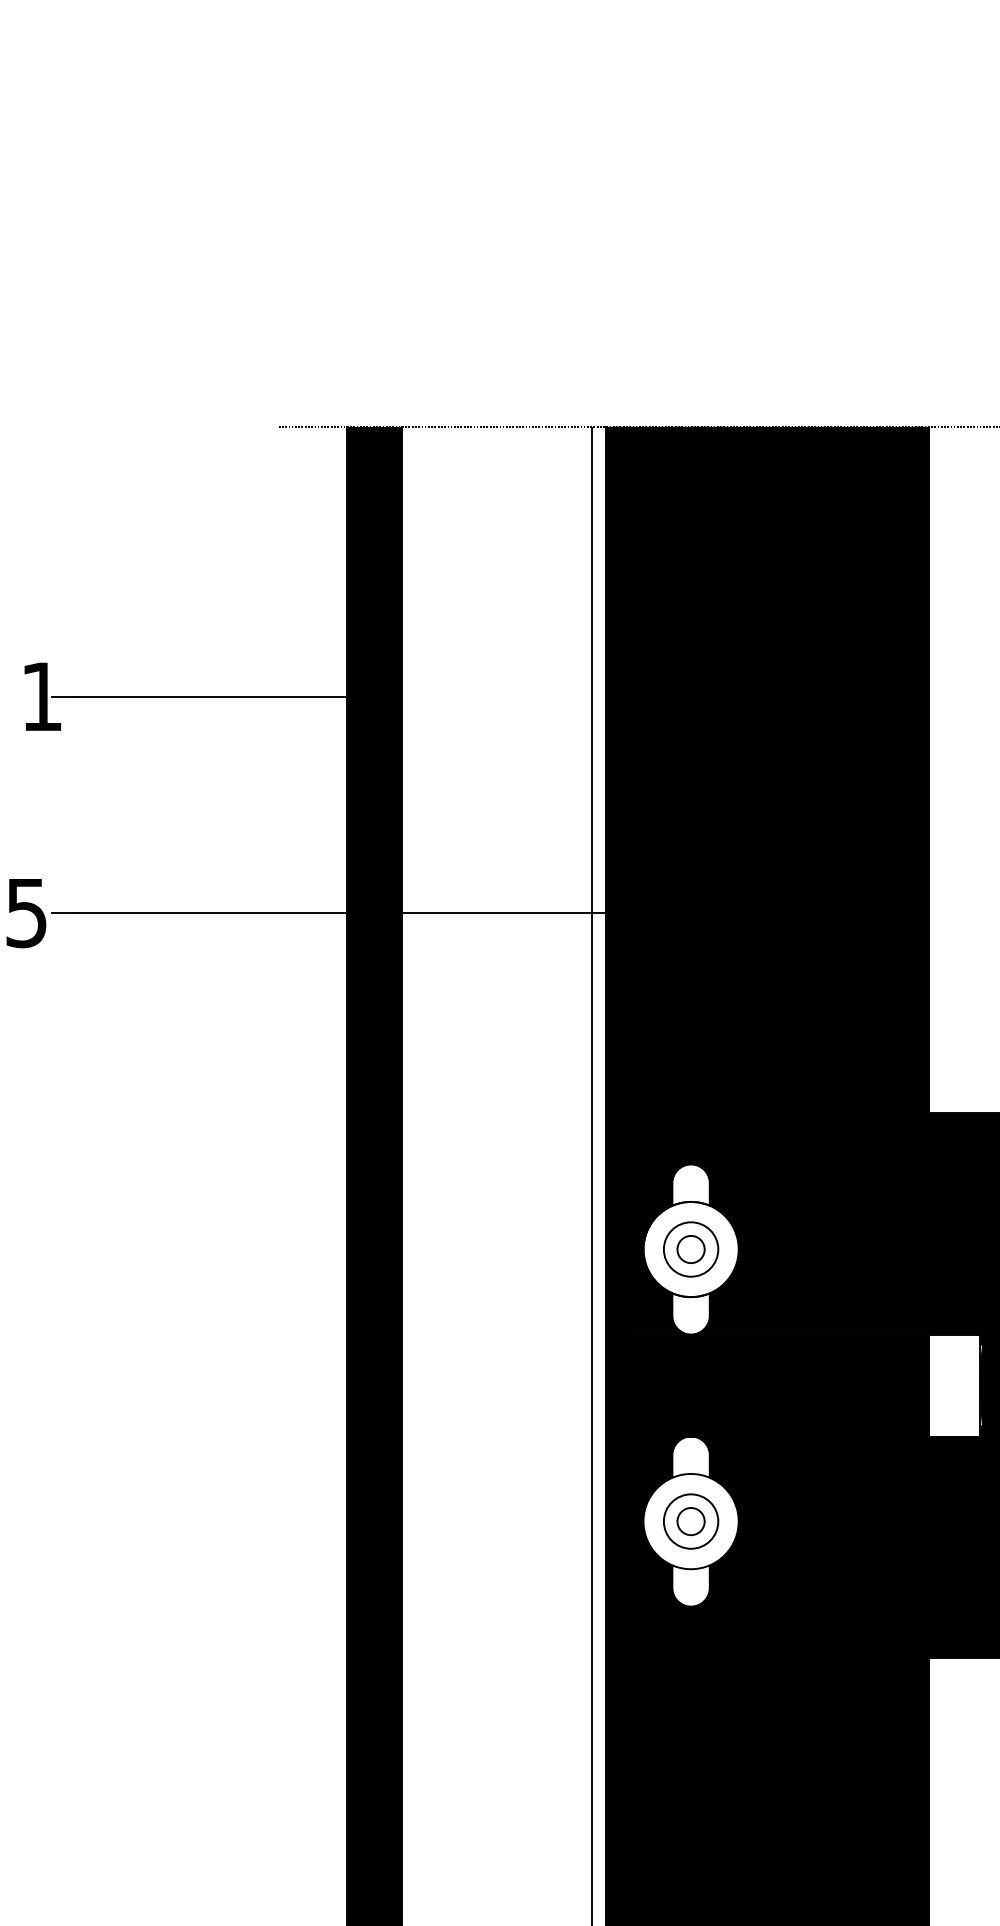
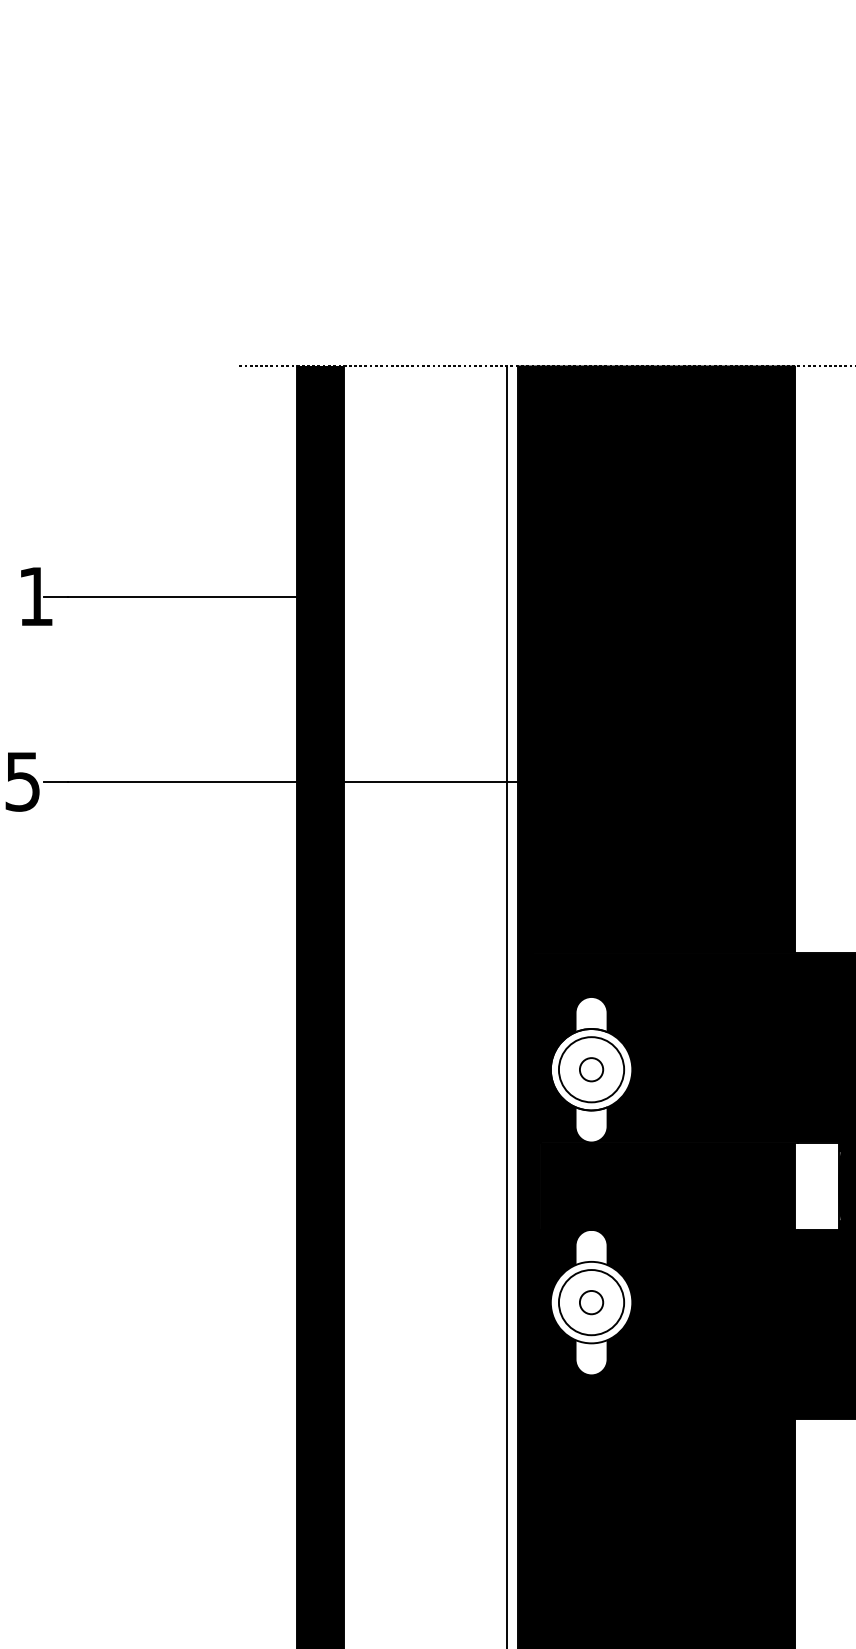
circle: (691, 1249) -> (591, 1069), size x1.4
circle: (691, 1521) -> (591, 1302), size x1.4

